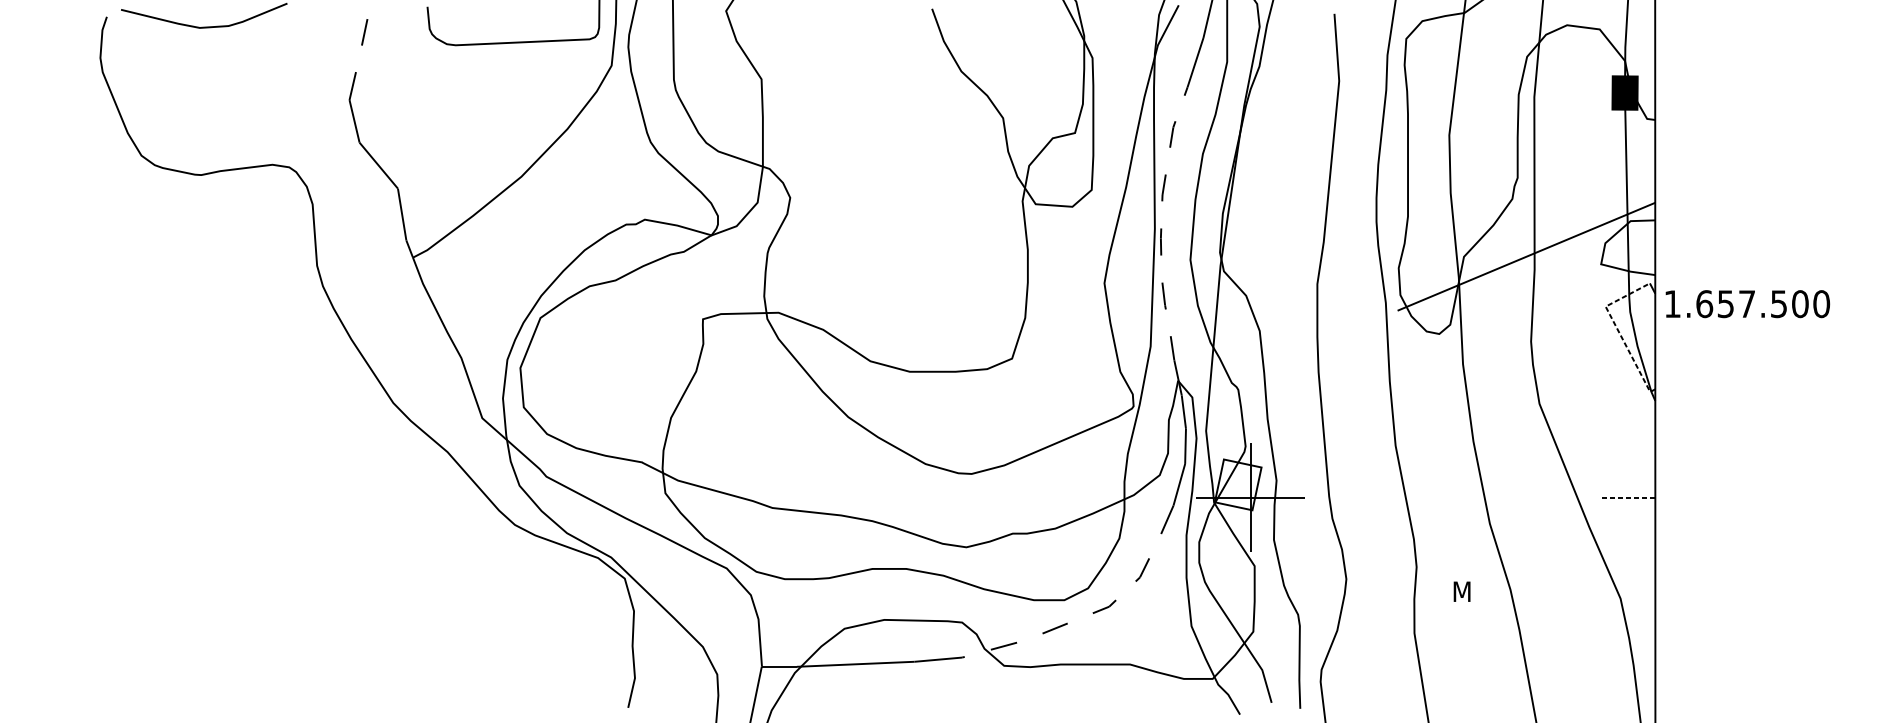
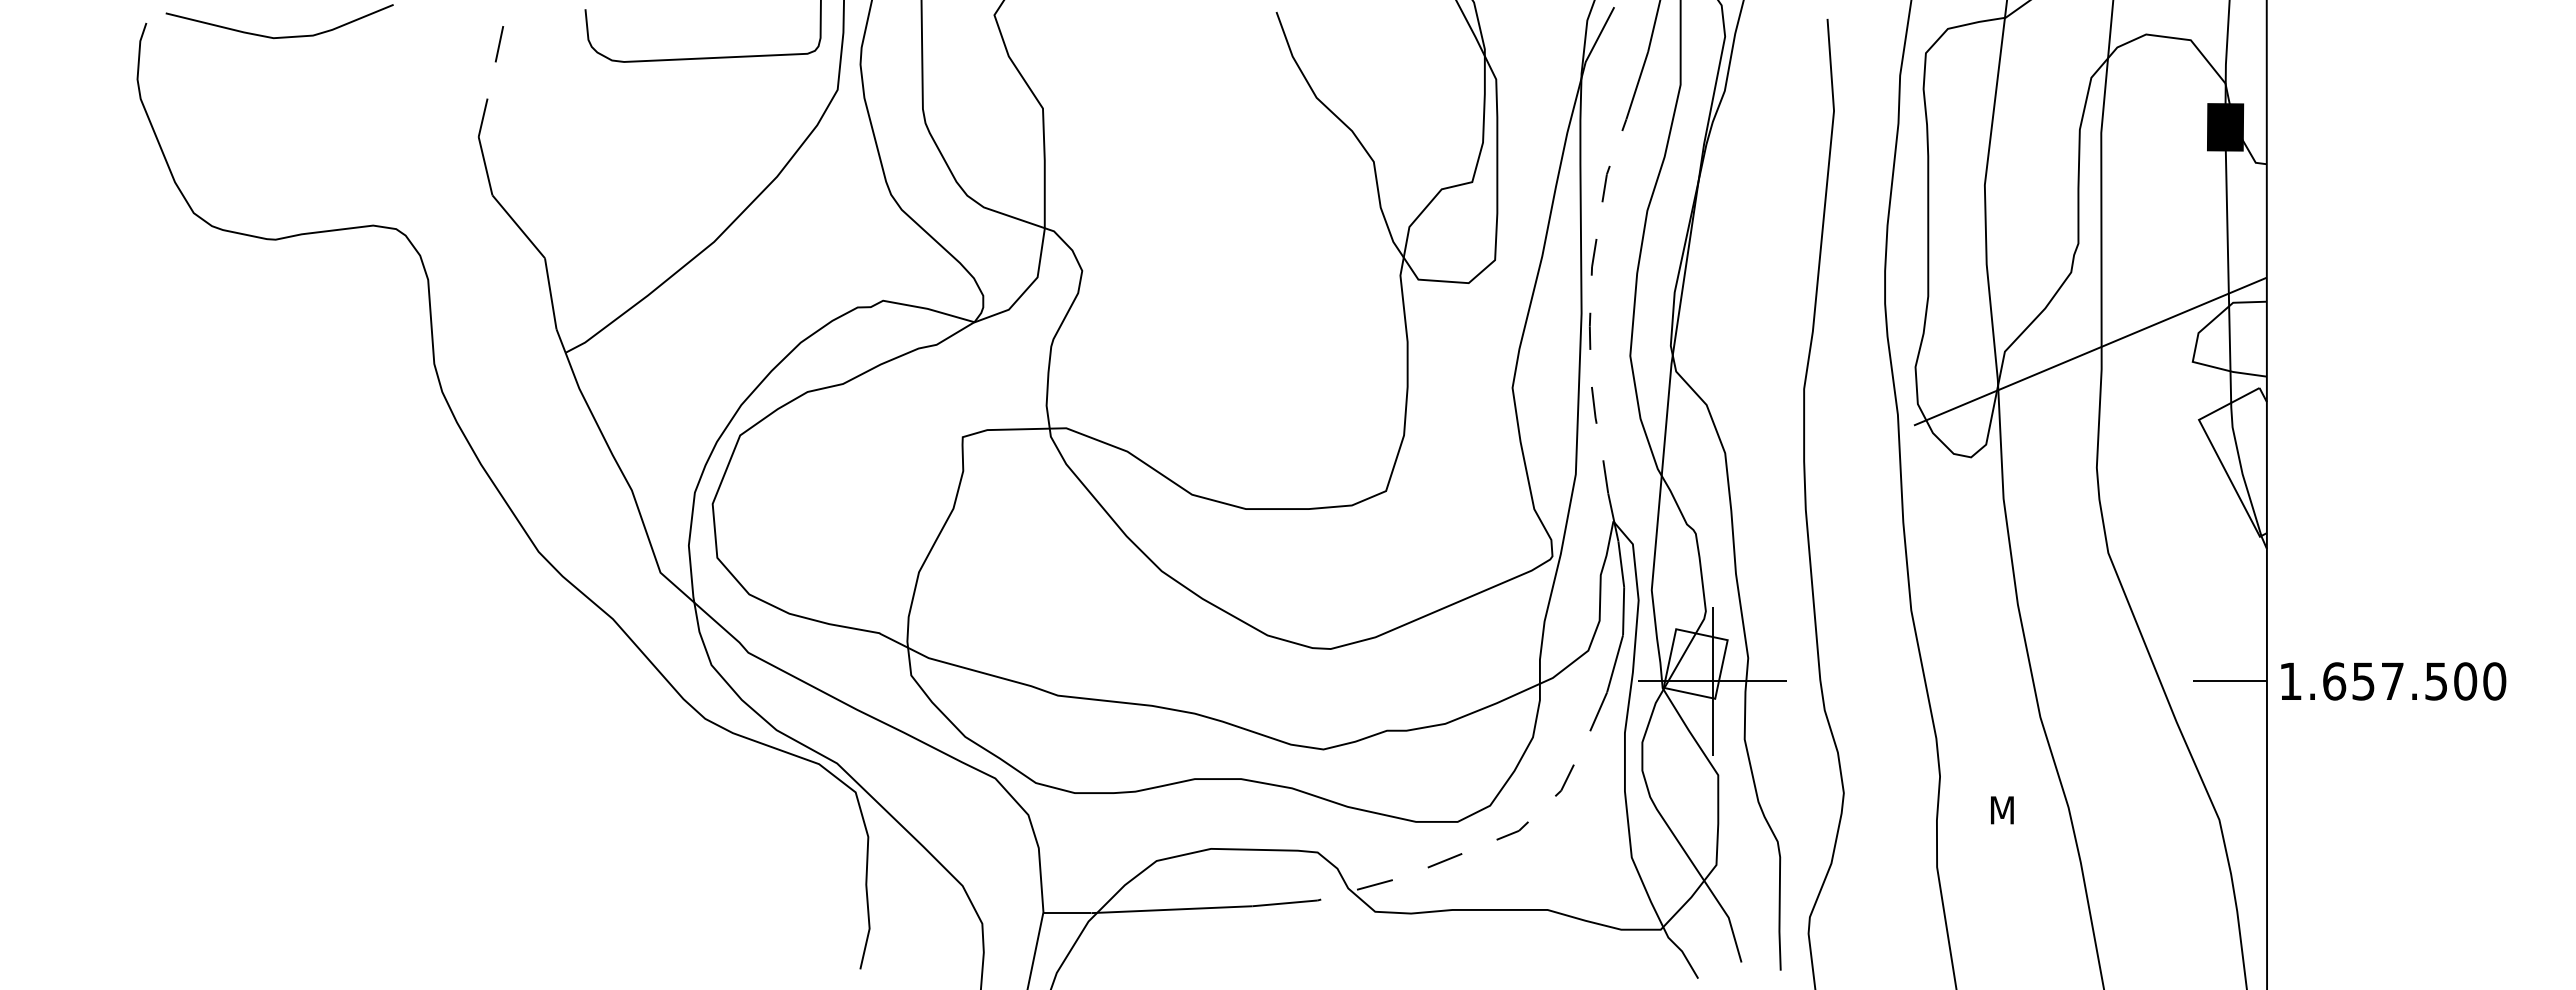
text: (1747, 304) -> (2393, 681), moved
line: (1617, 329) -> (2215, 450), dashed -> solid
line: (1627, 497) -> (2229, 681), dashed -> solid

